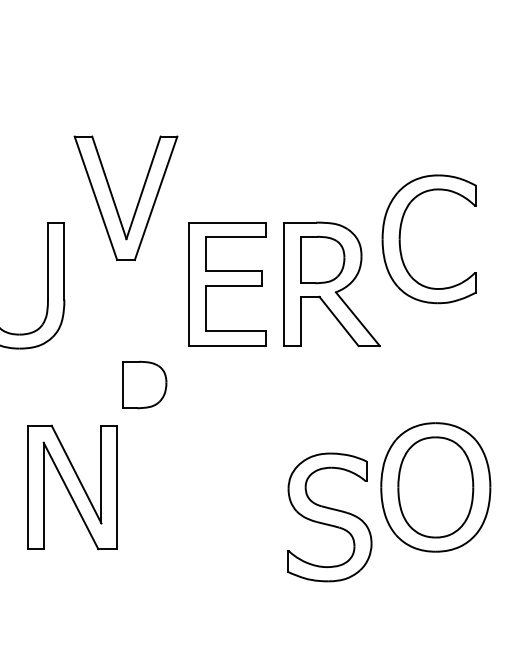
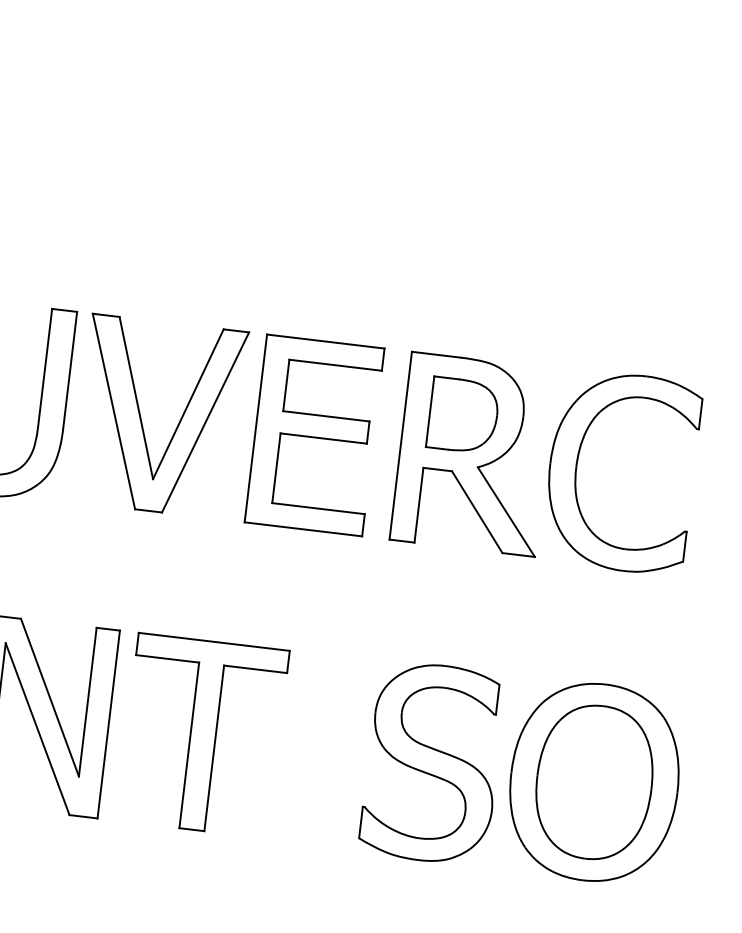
part: (114, 199) -> (142, 416), moved
part: (400, 239) -> (577, 467), moved
part: (144, 384) -> (169, 572), removed
part: (178, 487) -> (202, 735), added
part: (329, 517) -> (432, 763), moved

